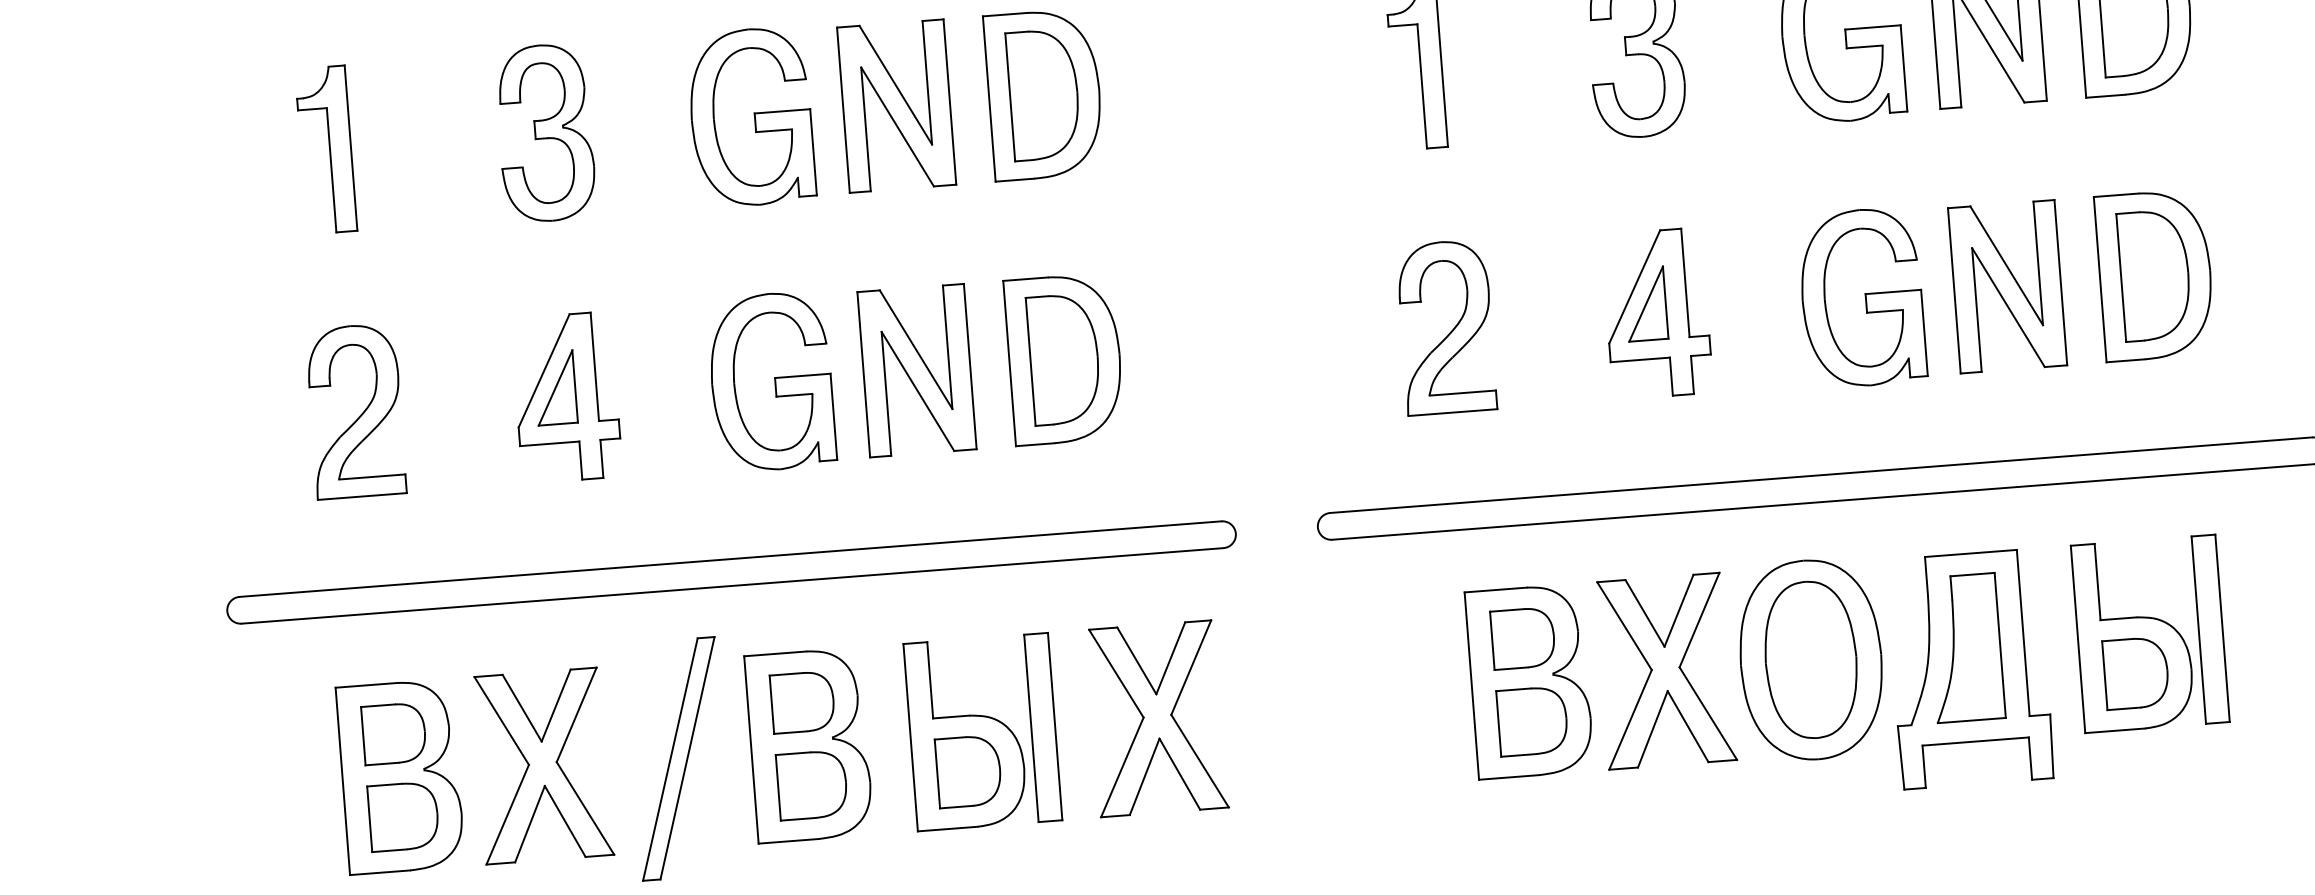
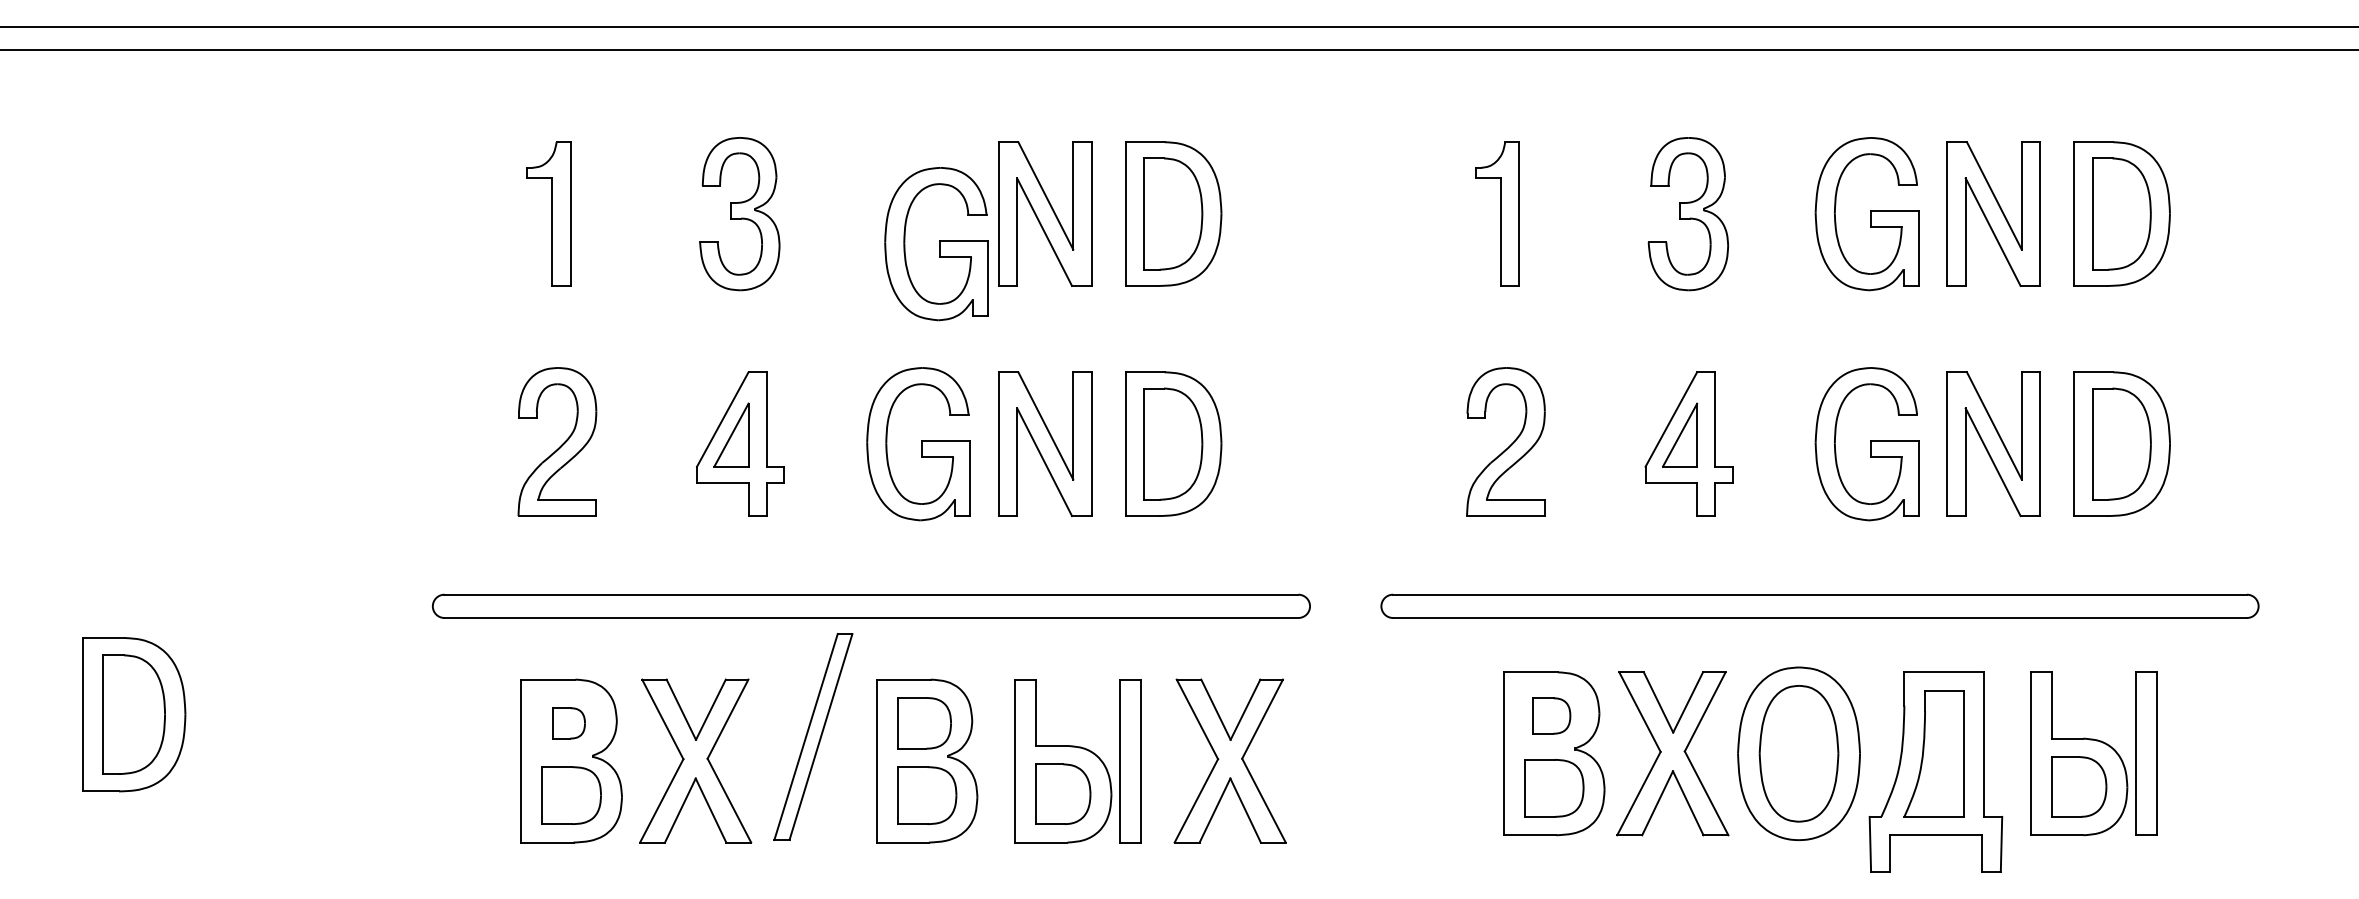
part: (751, 117) -> (936, 244), moved
part: (1523, 637) -> (1551, 715), size x0.7
part: (393, 734) -> (568, 723), size x0.6
part: (678, 758) -> (813, 736), moved

